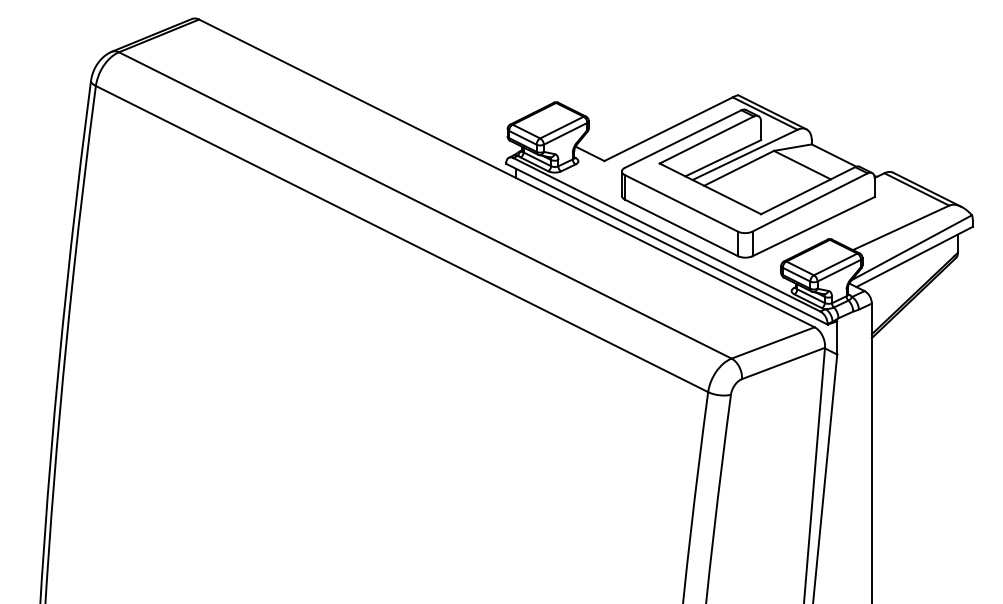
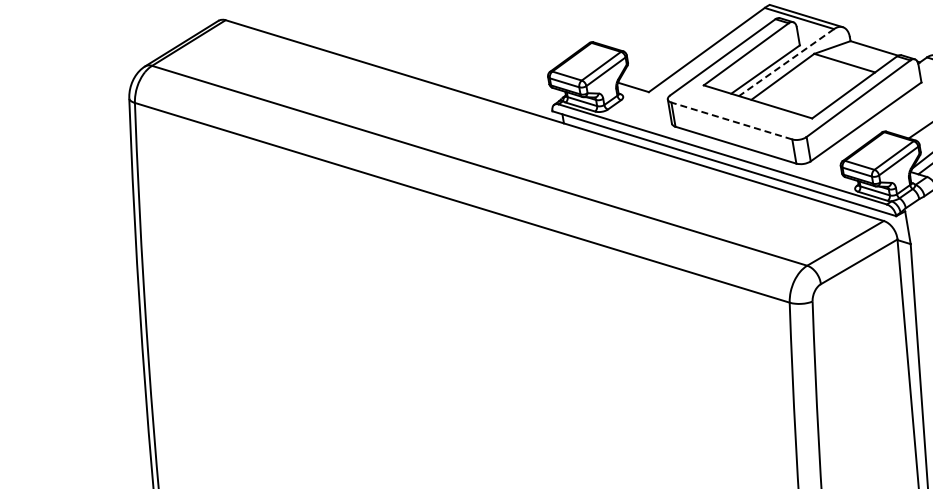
line: (744, 155) -> (786, 63), solid -> dashed
line: (681, 203) -> (731, 121), solid -> dashed

